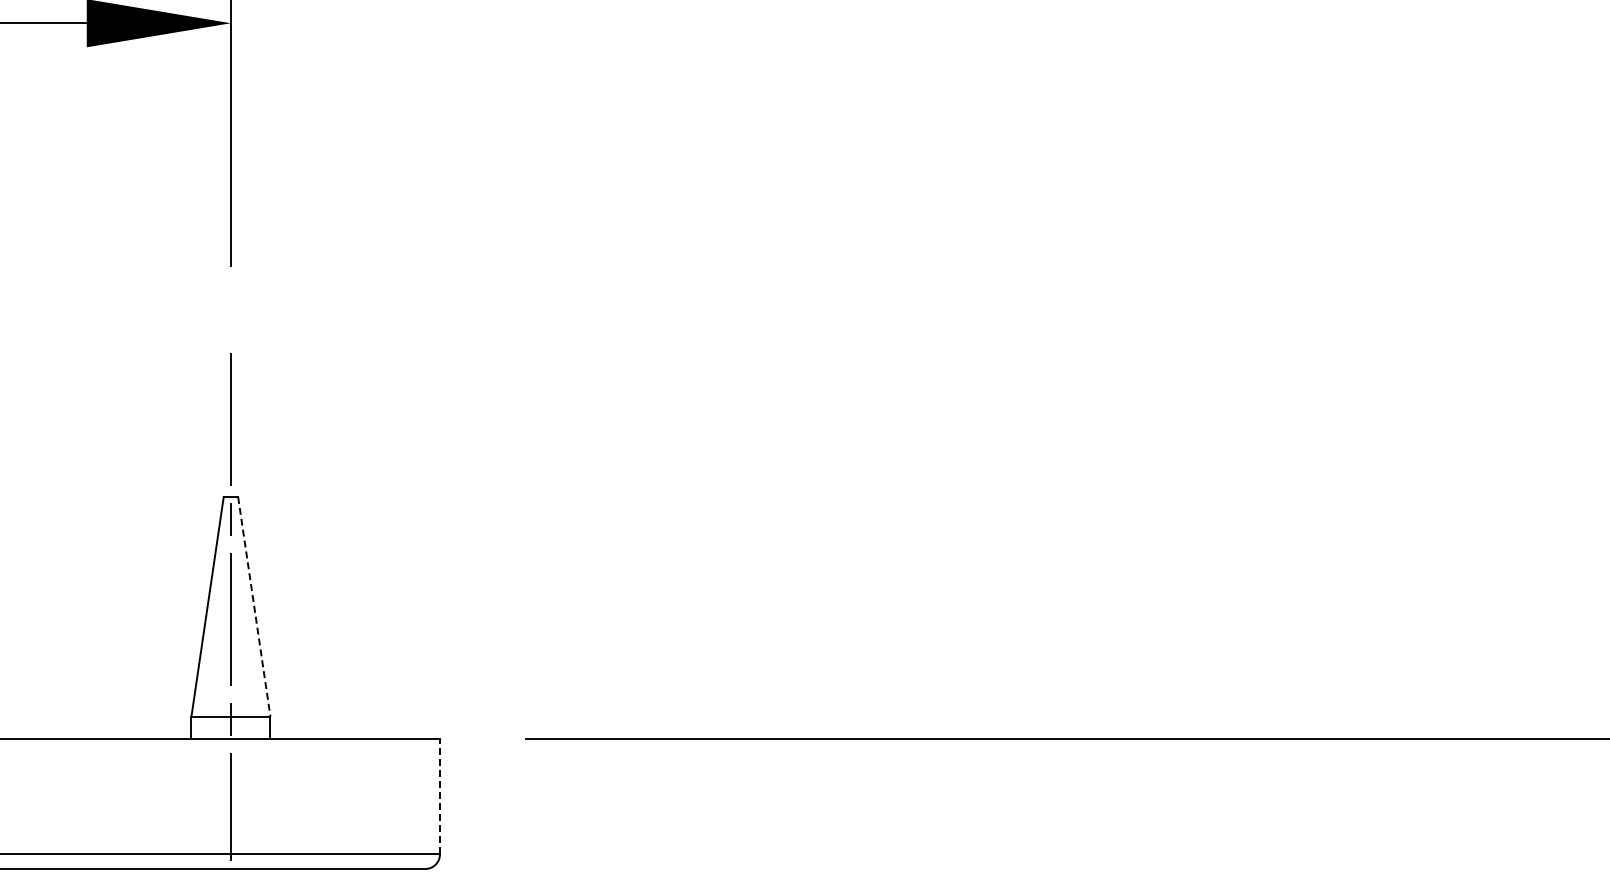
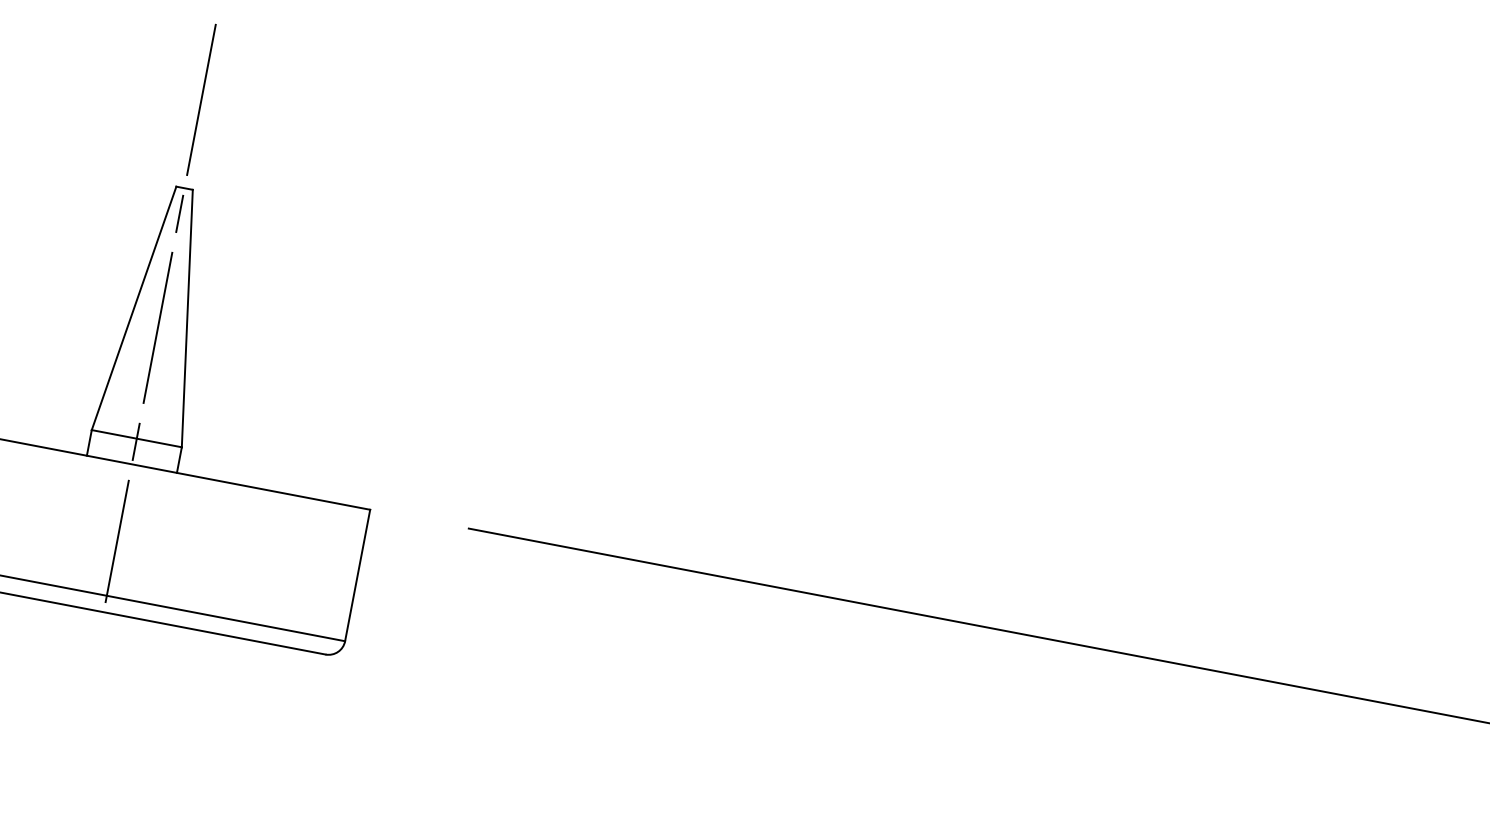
line: (254, 607) -> (187, 319), dashed -> solid
line: (439, 796) -> (357, 575), dashed -> solid

